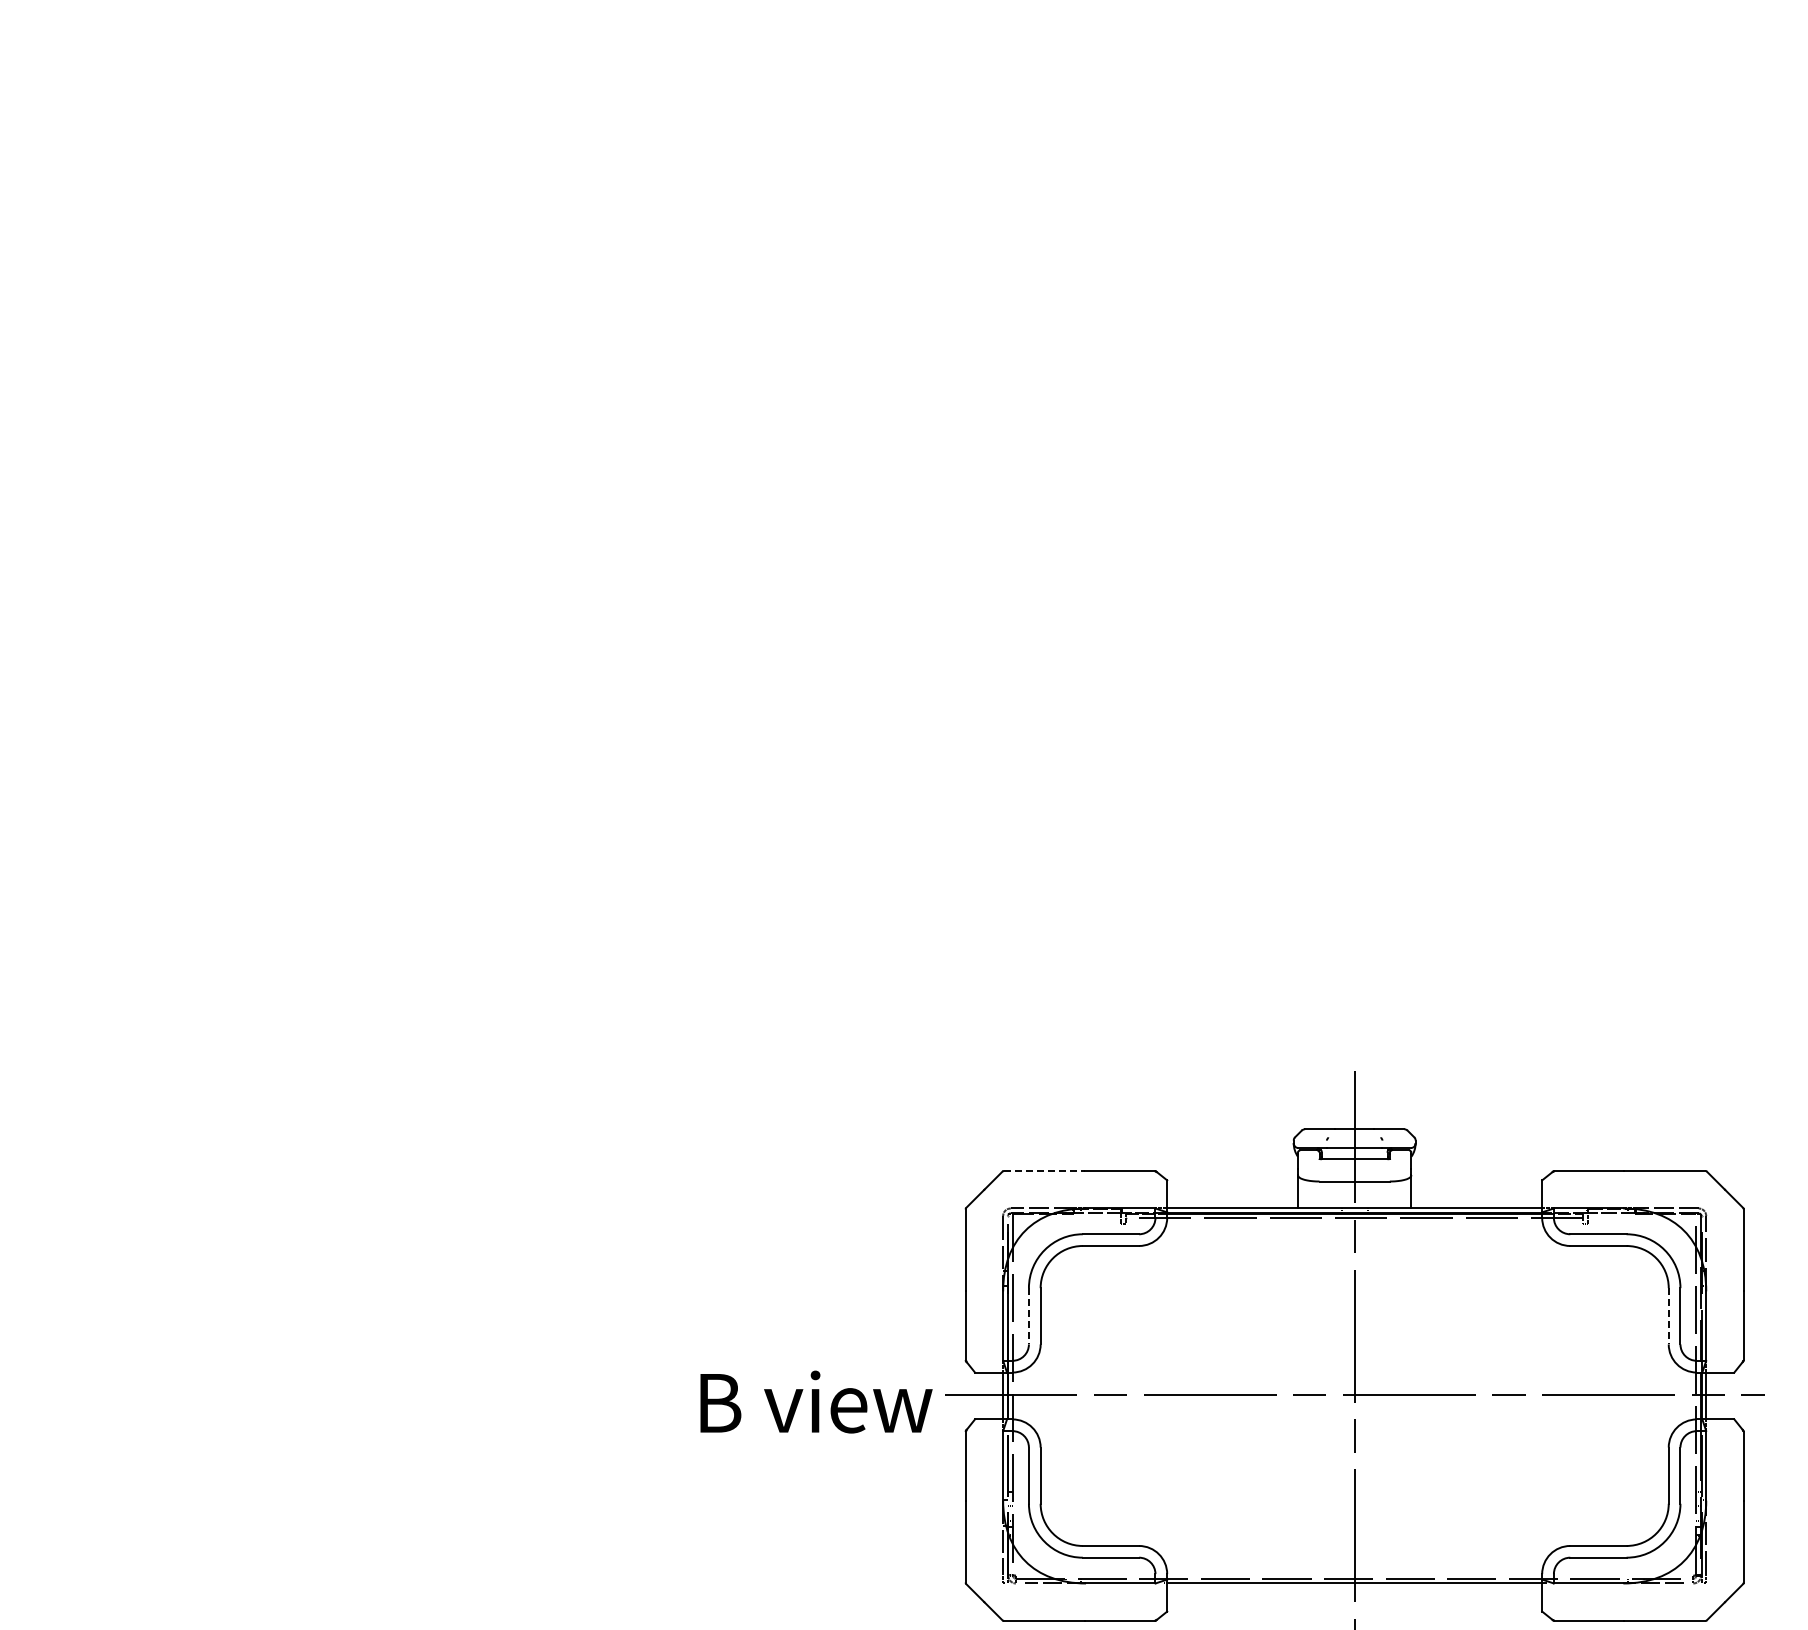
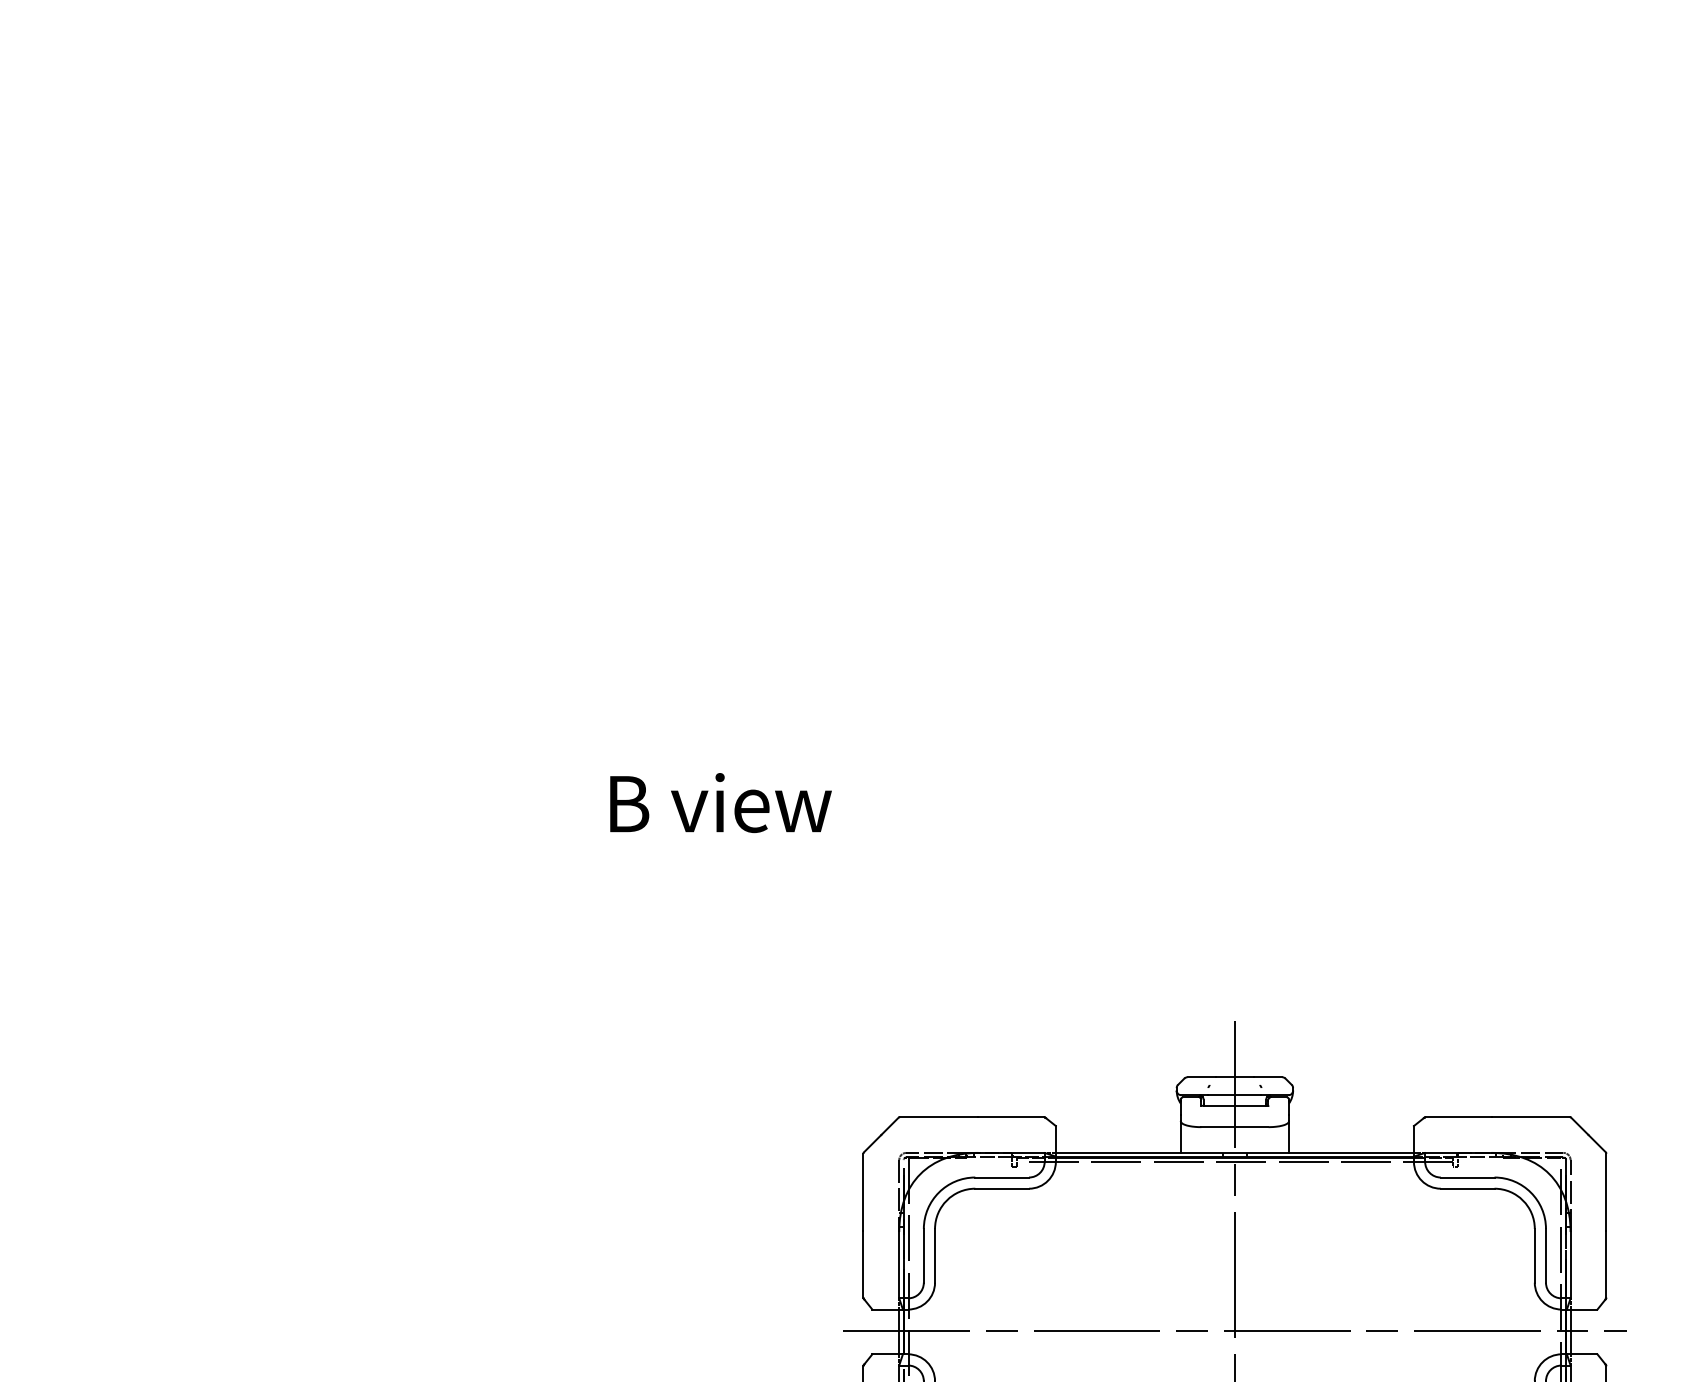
line: (1044, 1170) -> (938, 1116), dashed -> solid
line: (1028, 1316) -> (923, 1256), dashed -> solid
line: (1668, 1316) -> (1534, 1256), dashed -> solid
text: (816, 1401) -> (720, 802), moved

